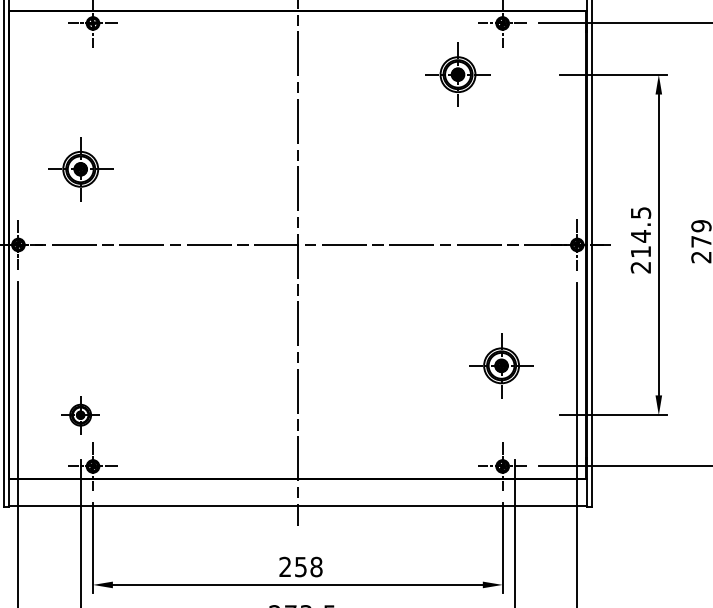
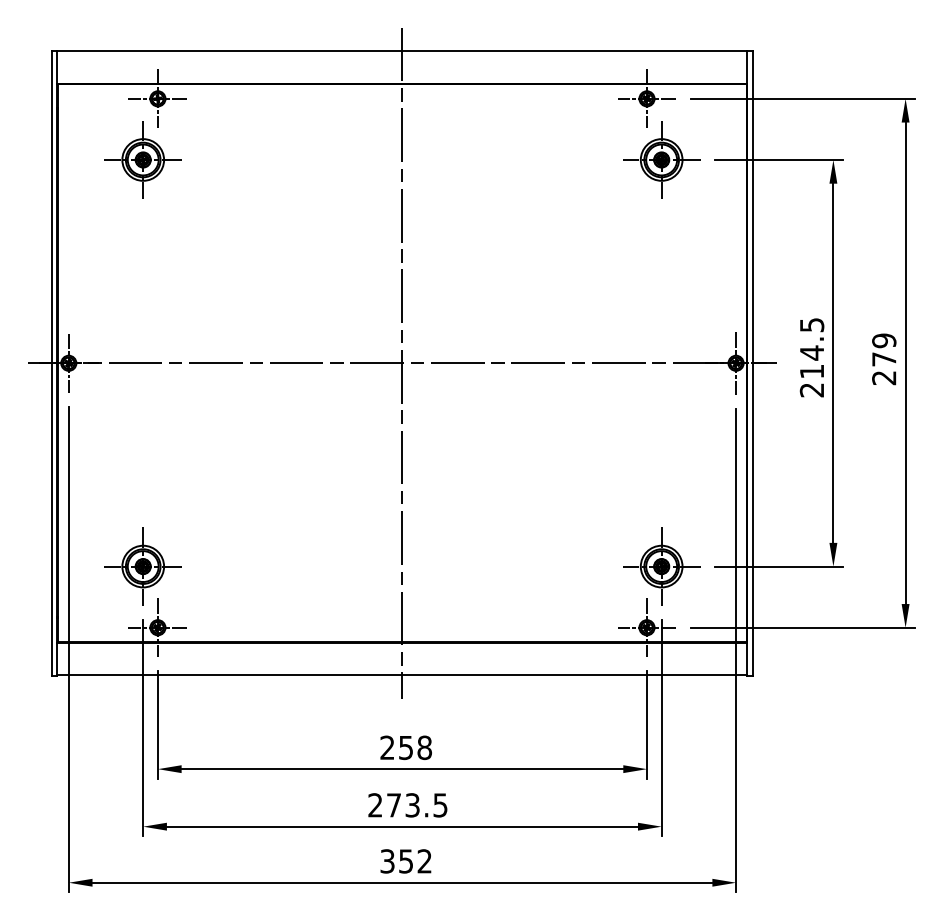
part: (457, 74) -> (661, 159), moved
part: (80, 168) -> (142, 159), moved
part: (501, 365) -> (661, 566), moved
part: (80, 415) -> (142, 566), size x1.67

